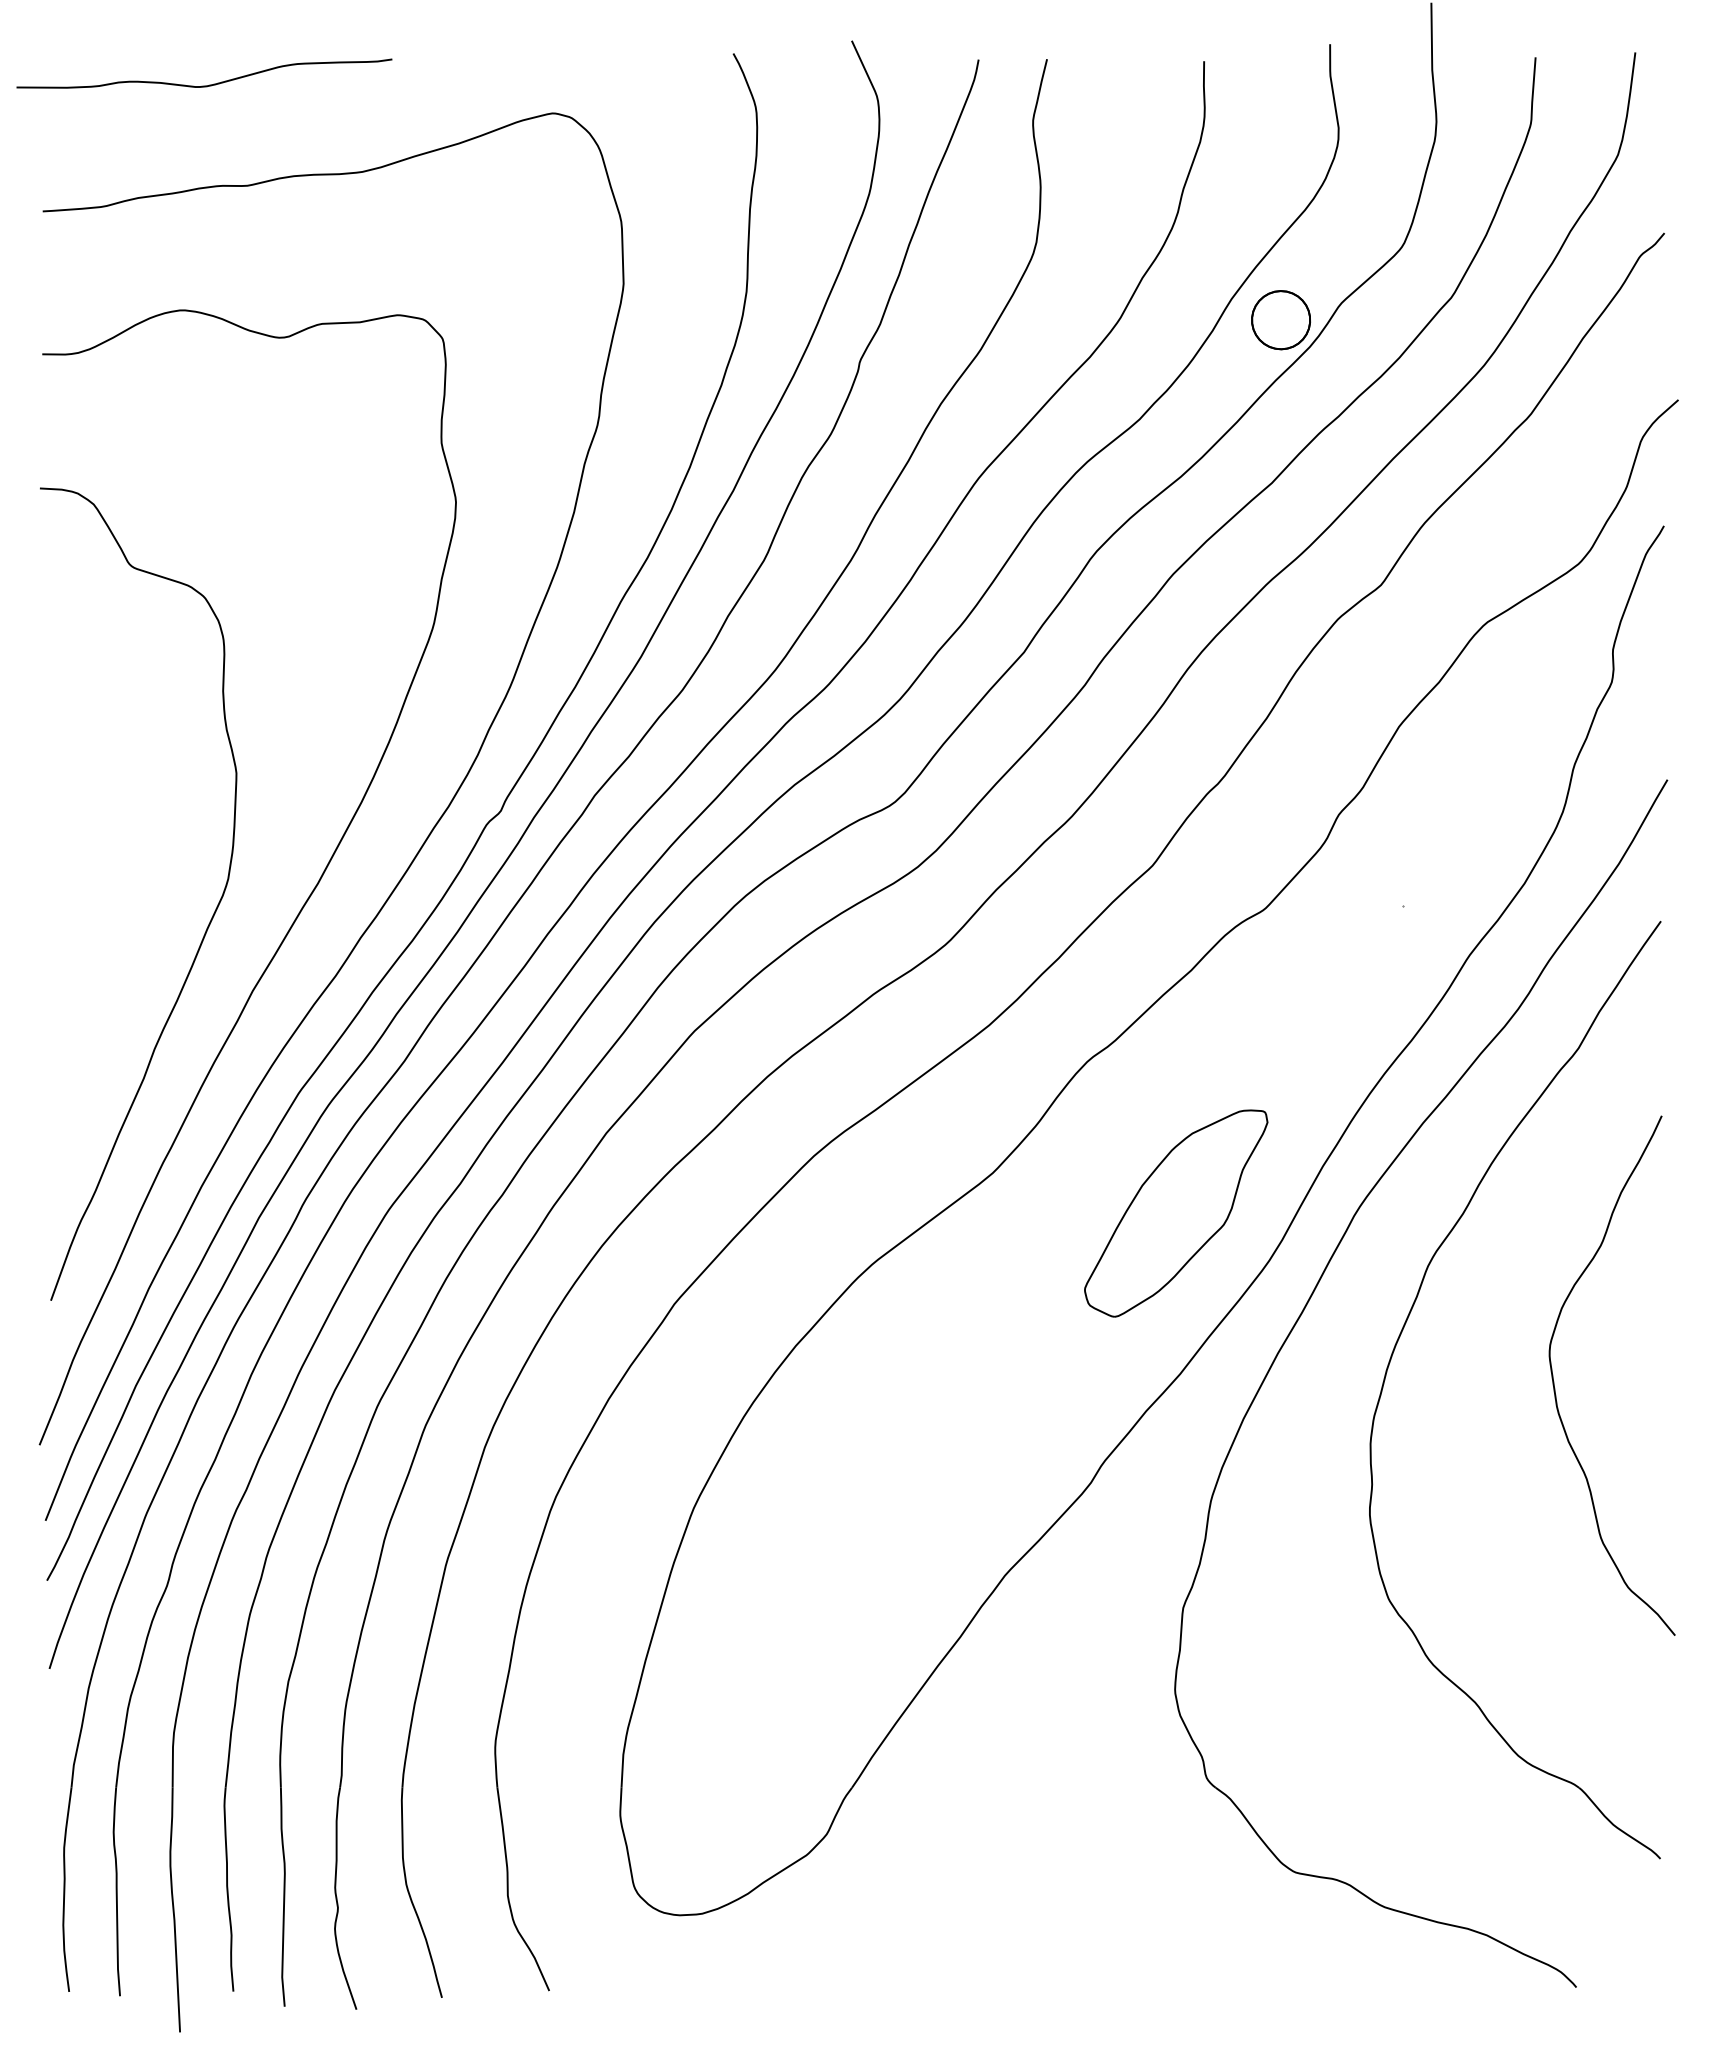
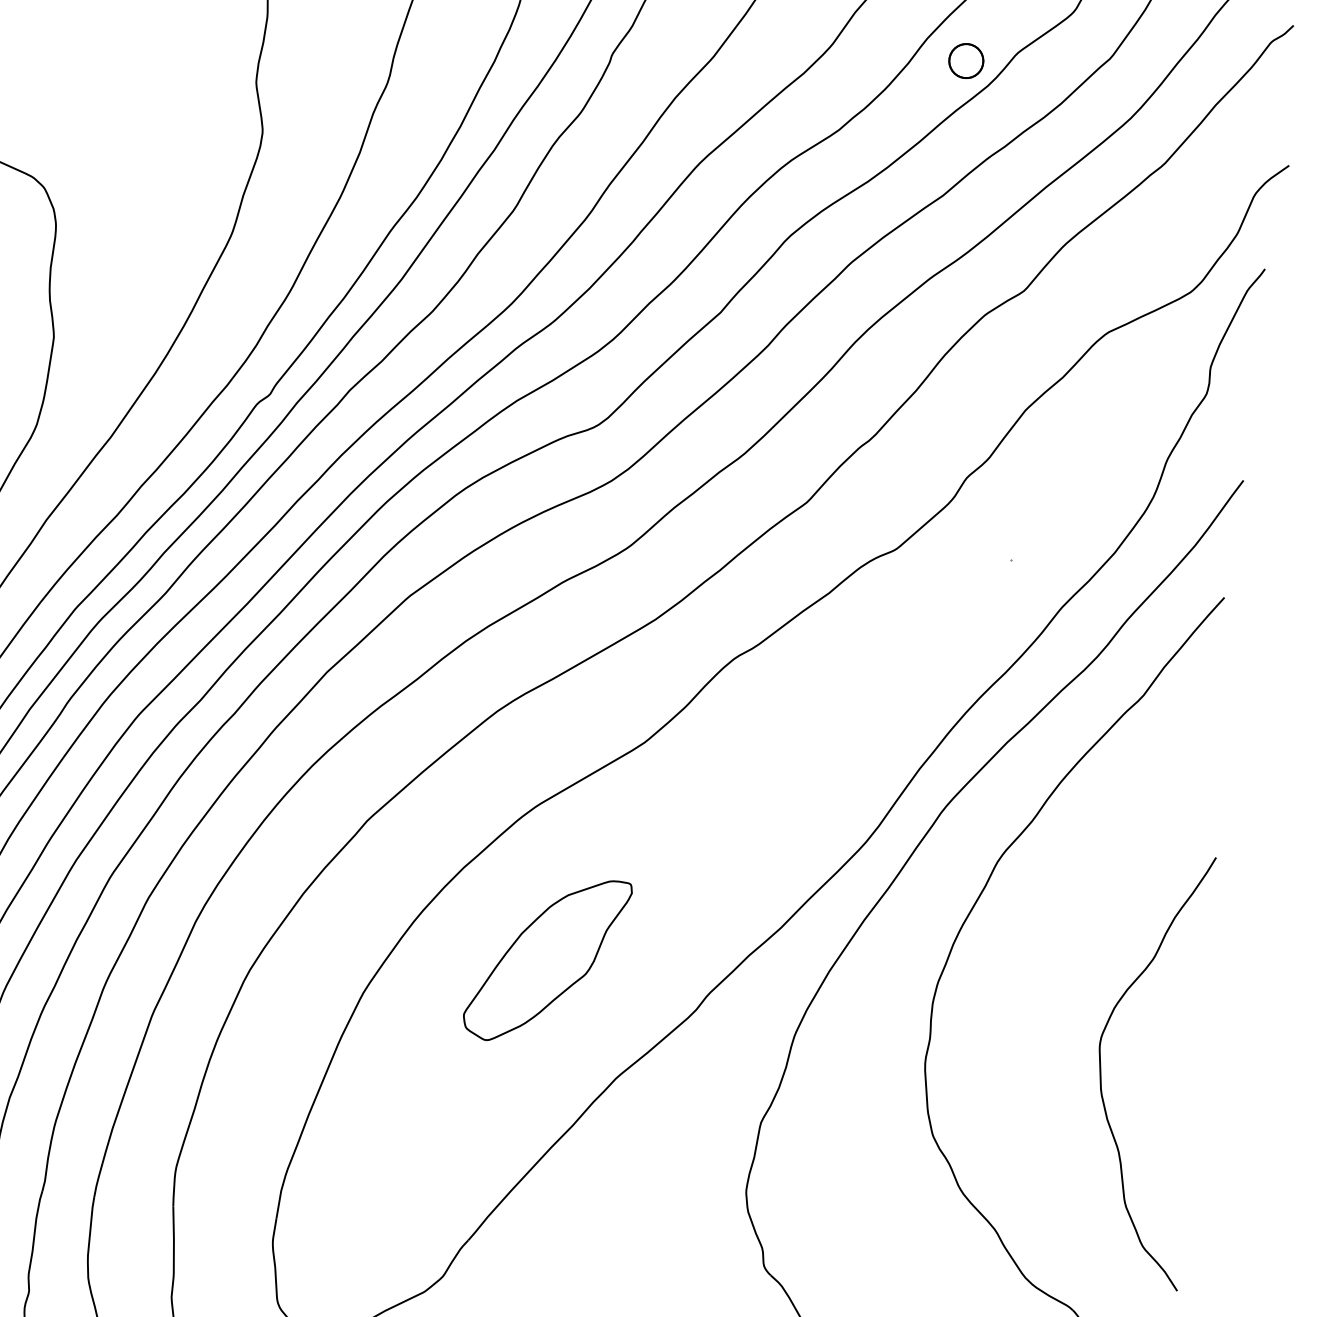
part: (1280, 320) -> (965, 61), size x0.7
part: (1176, 1213) -> (547, 960), moved
curve: (1554, 1381) -> (1101, 1068), moved

